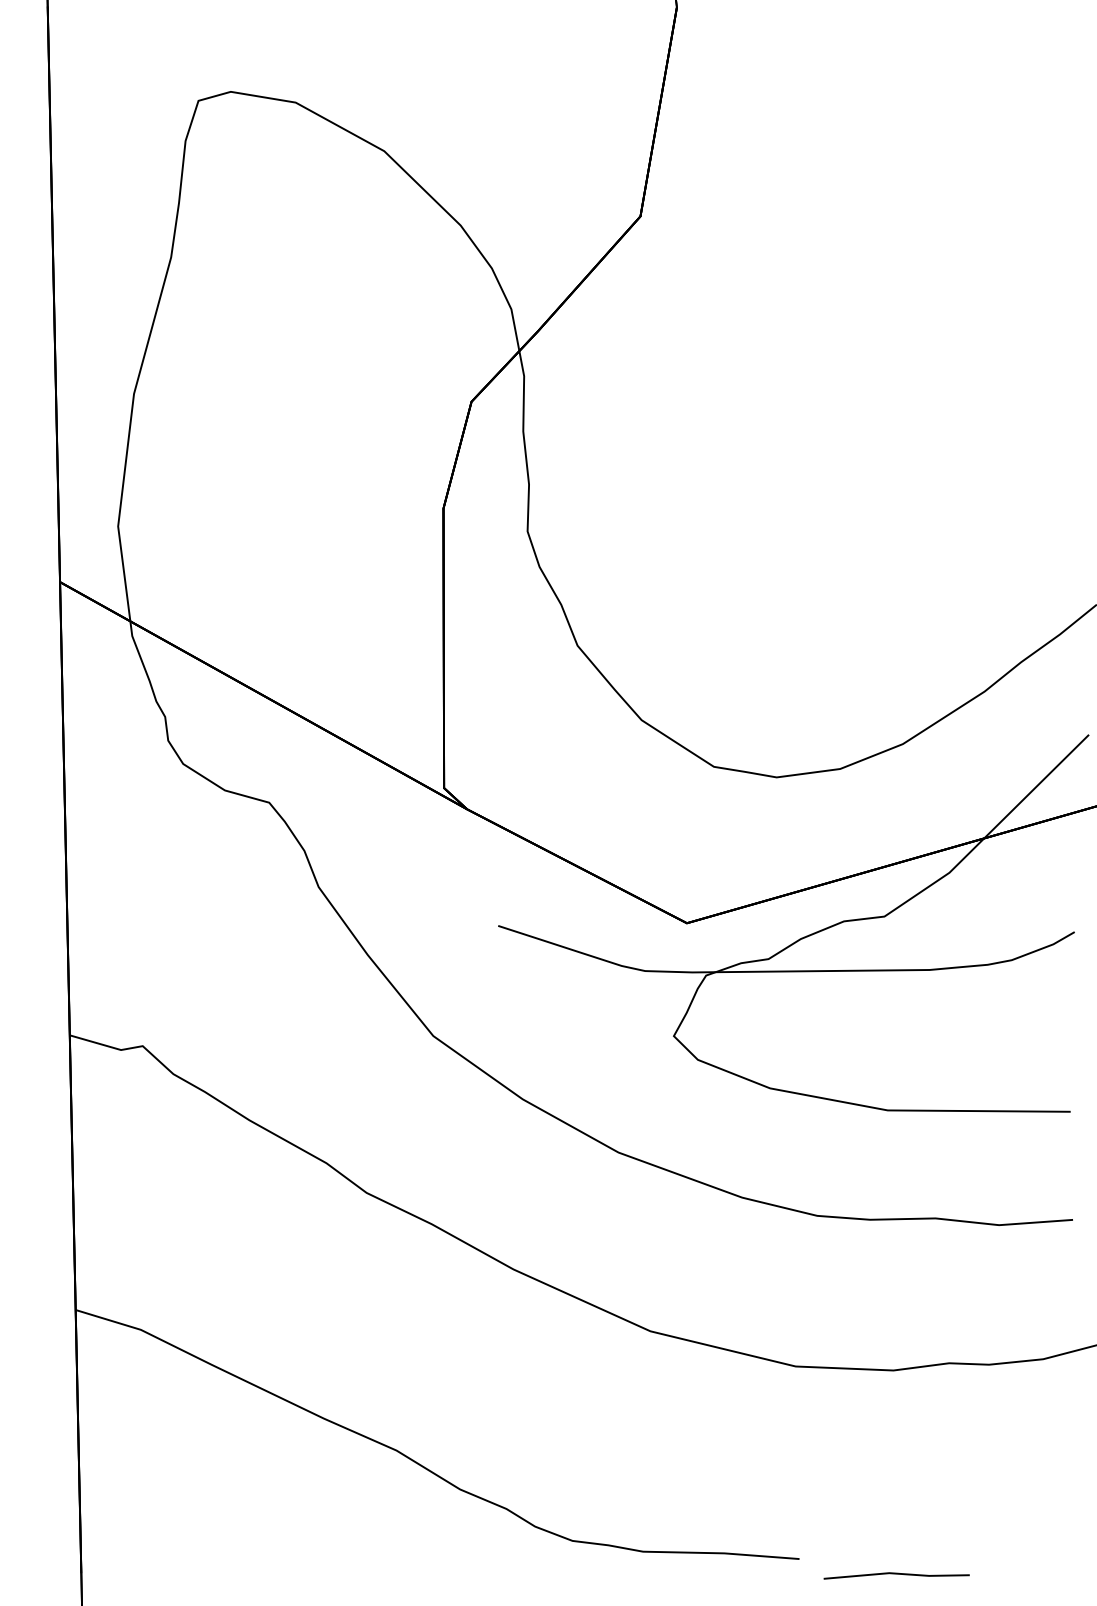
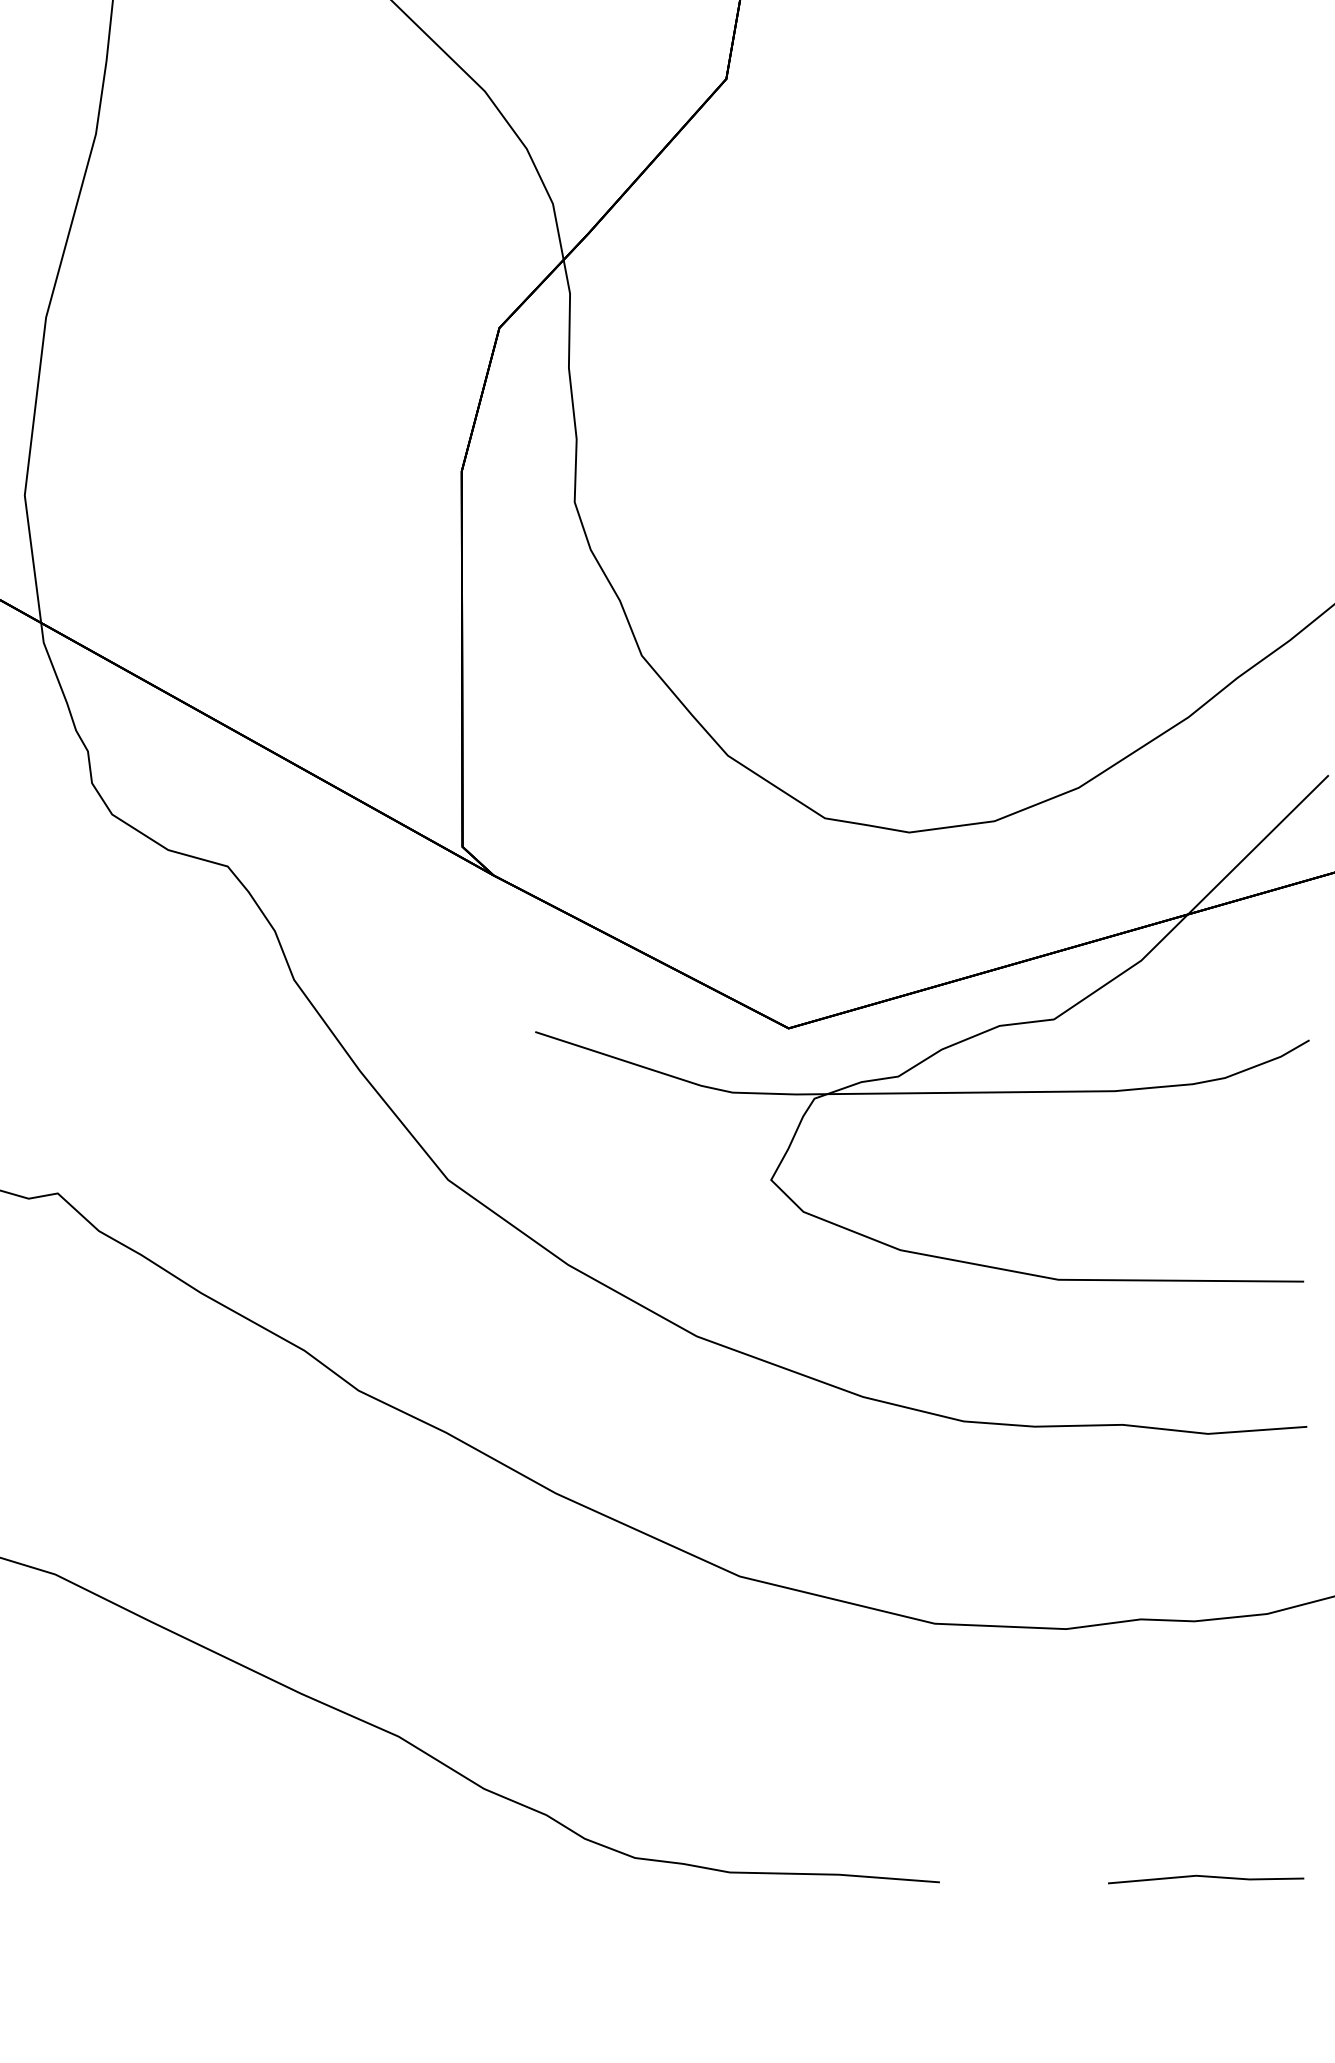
line: (896, 1574) -> (1205, 1877), moved

